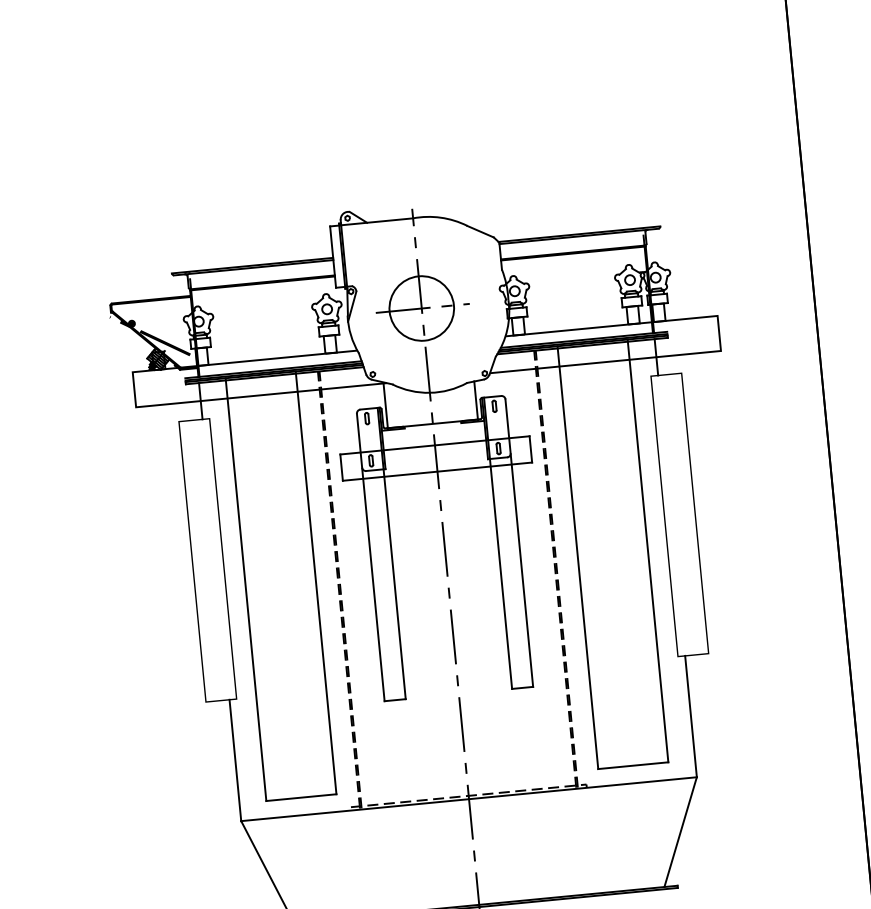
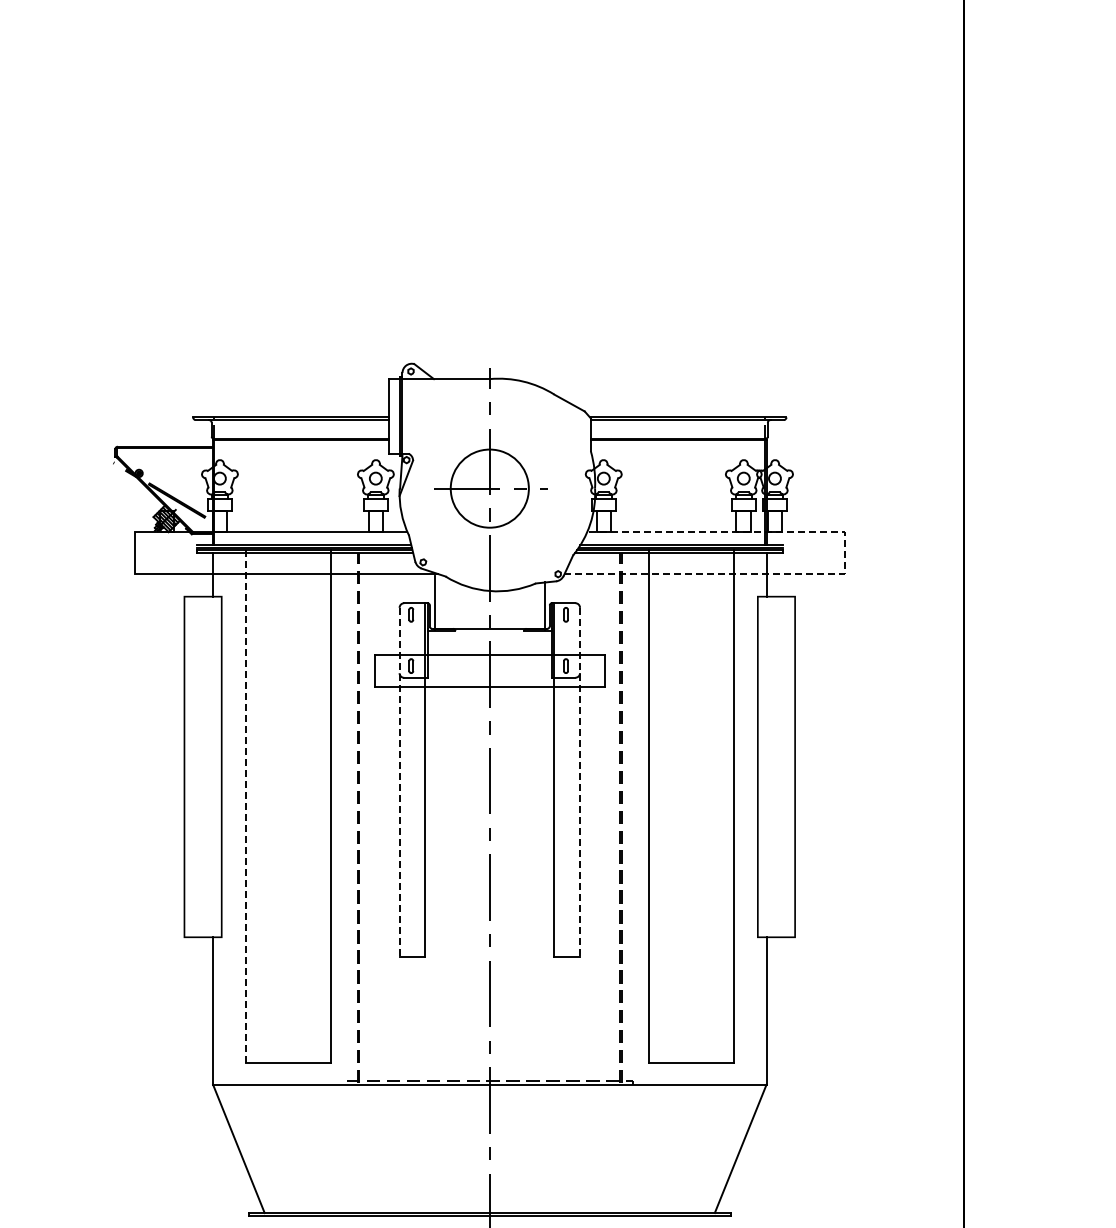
line: (720, 342) -> (845, 564), solid -> dashed
line: (518, 543) -> (579, 782), solid -> dashed
line: (370, 557) -> (399, 782), solid -> dashed
line: (245, 589) -> (245, 806), solid -> dashed

